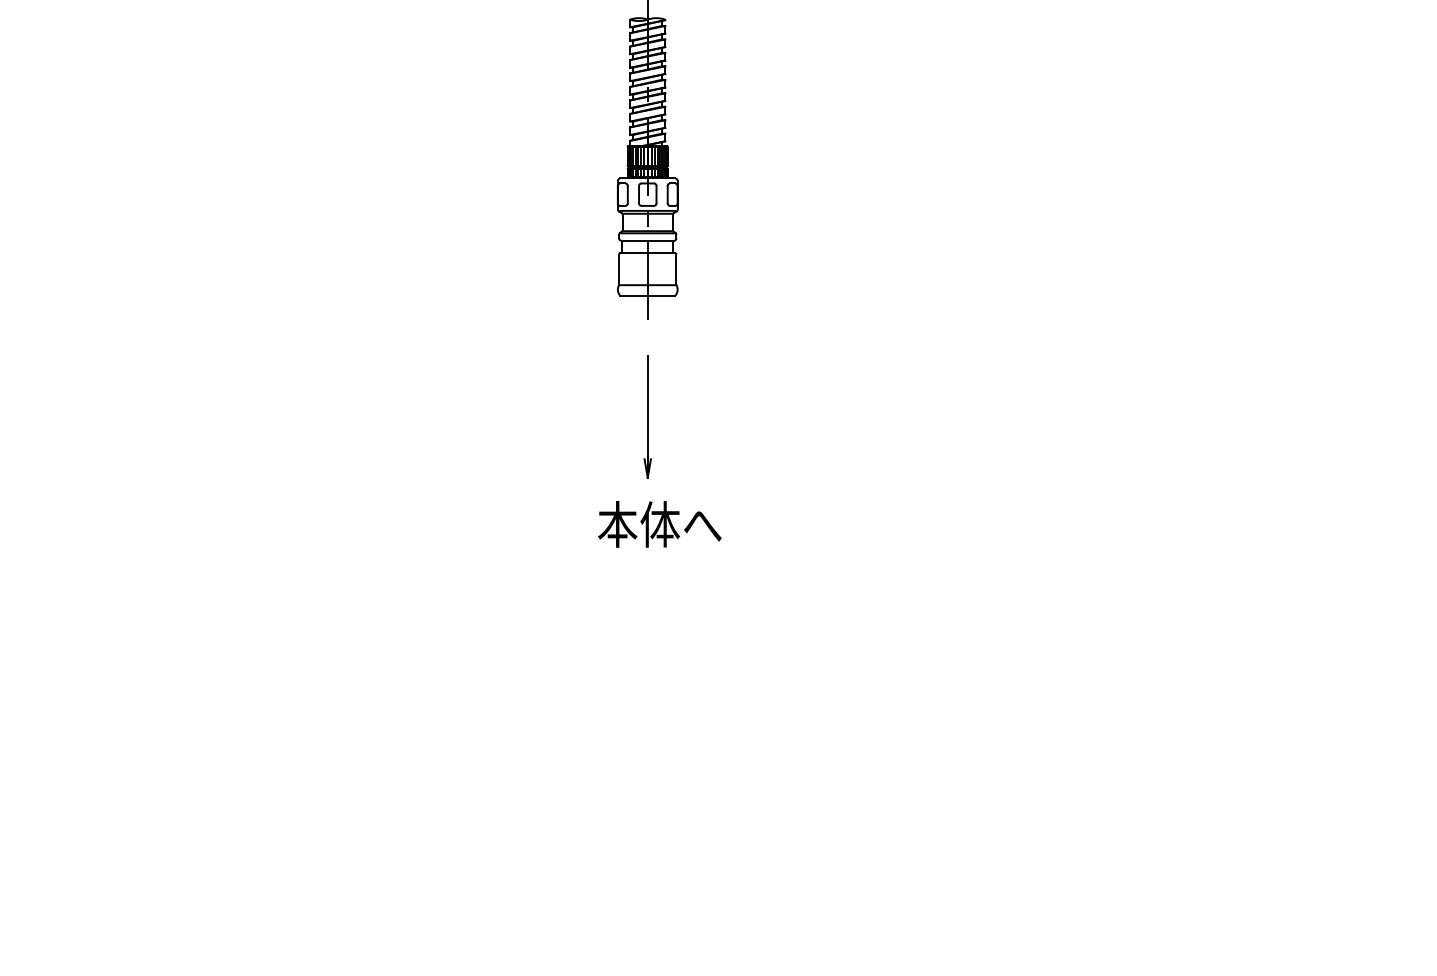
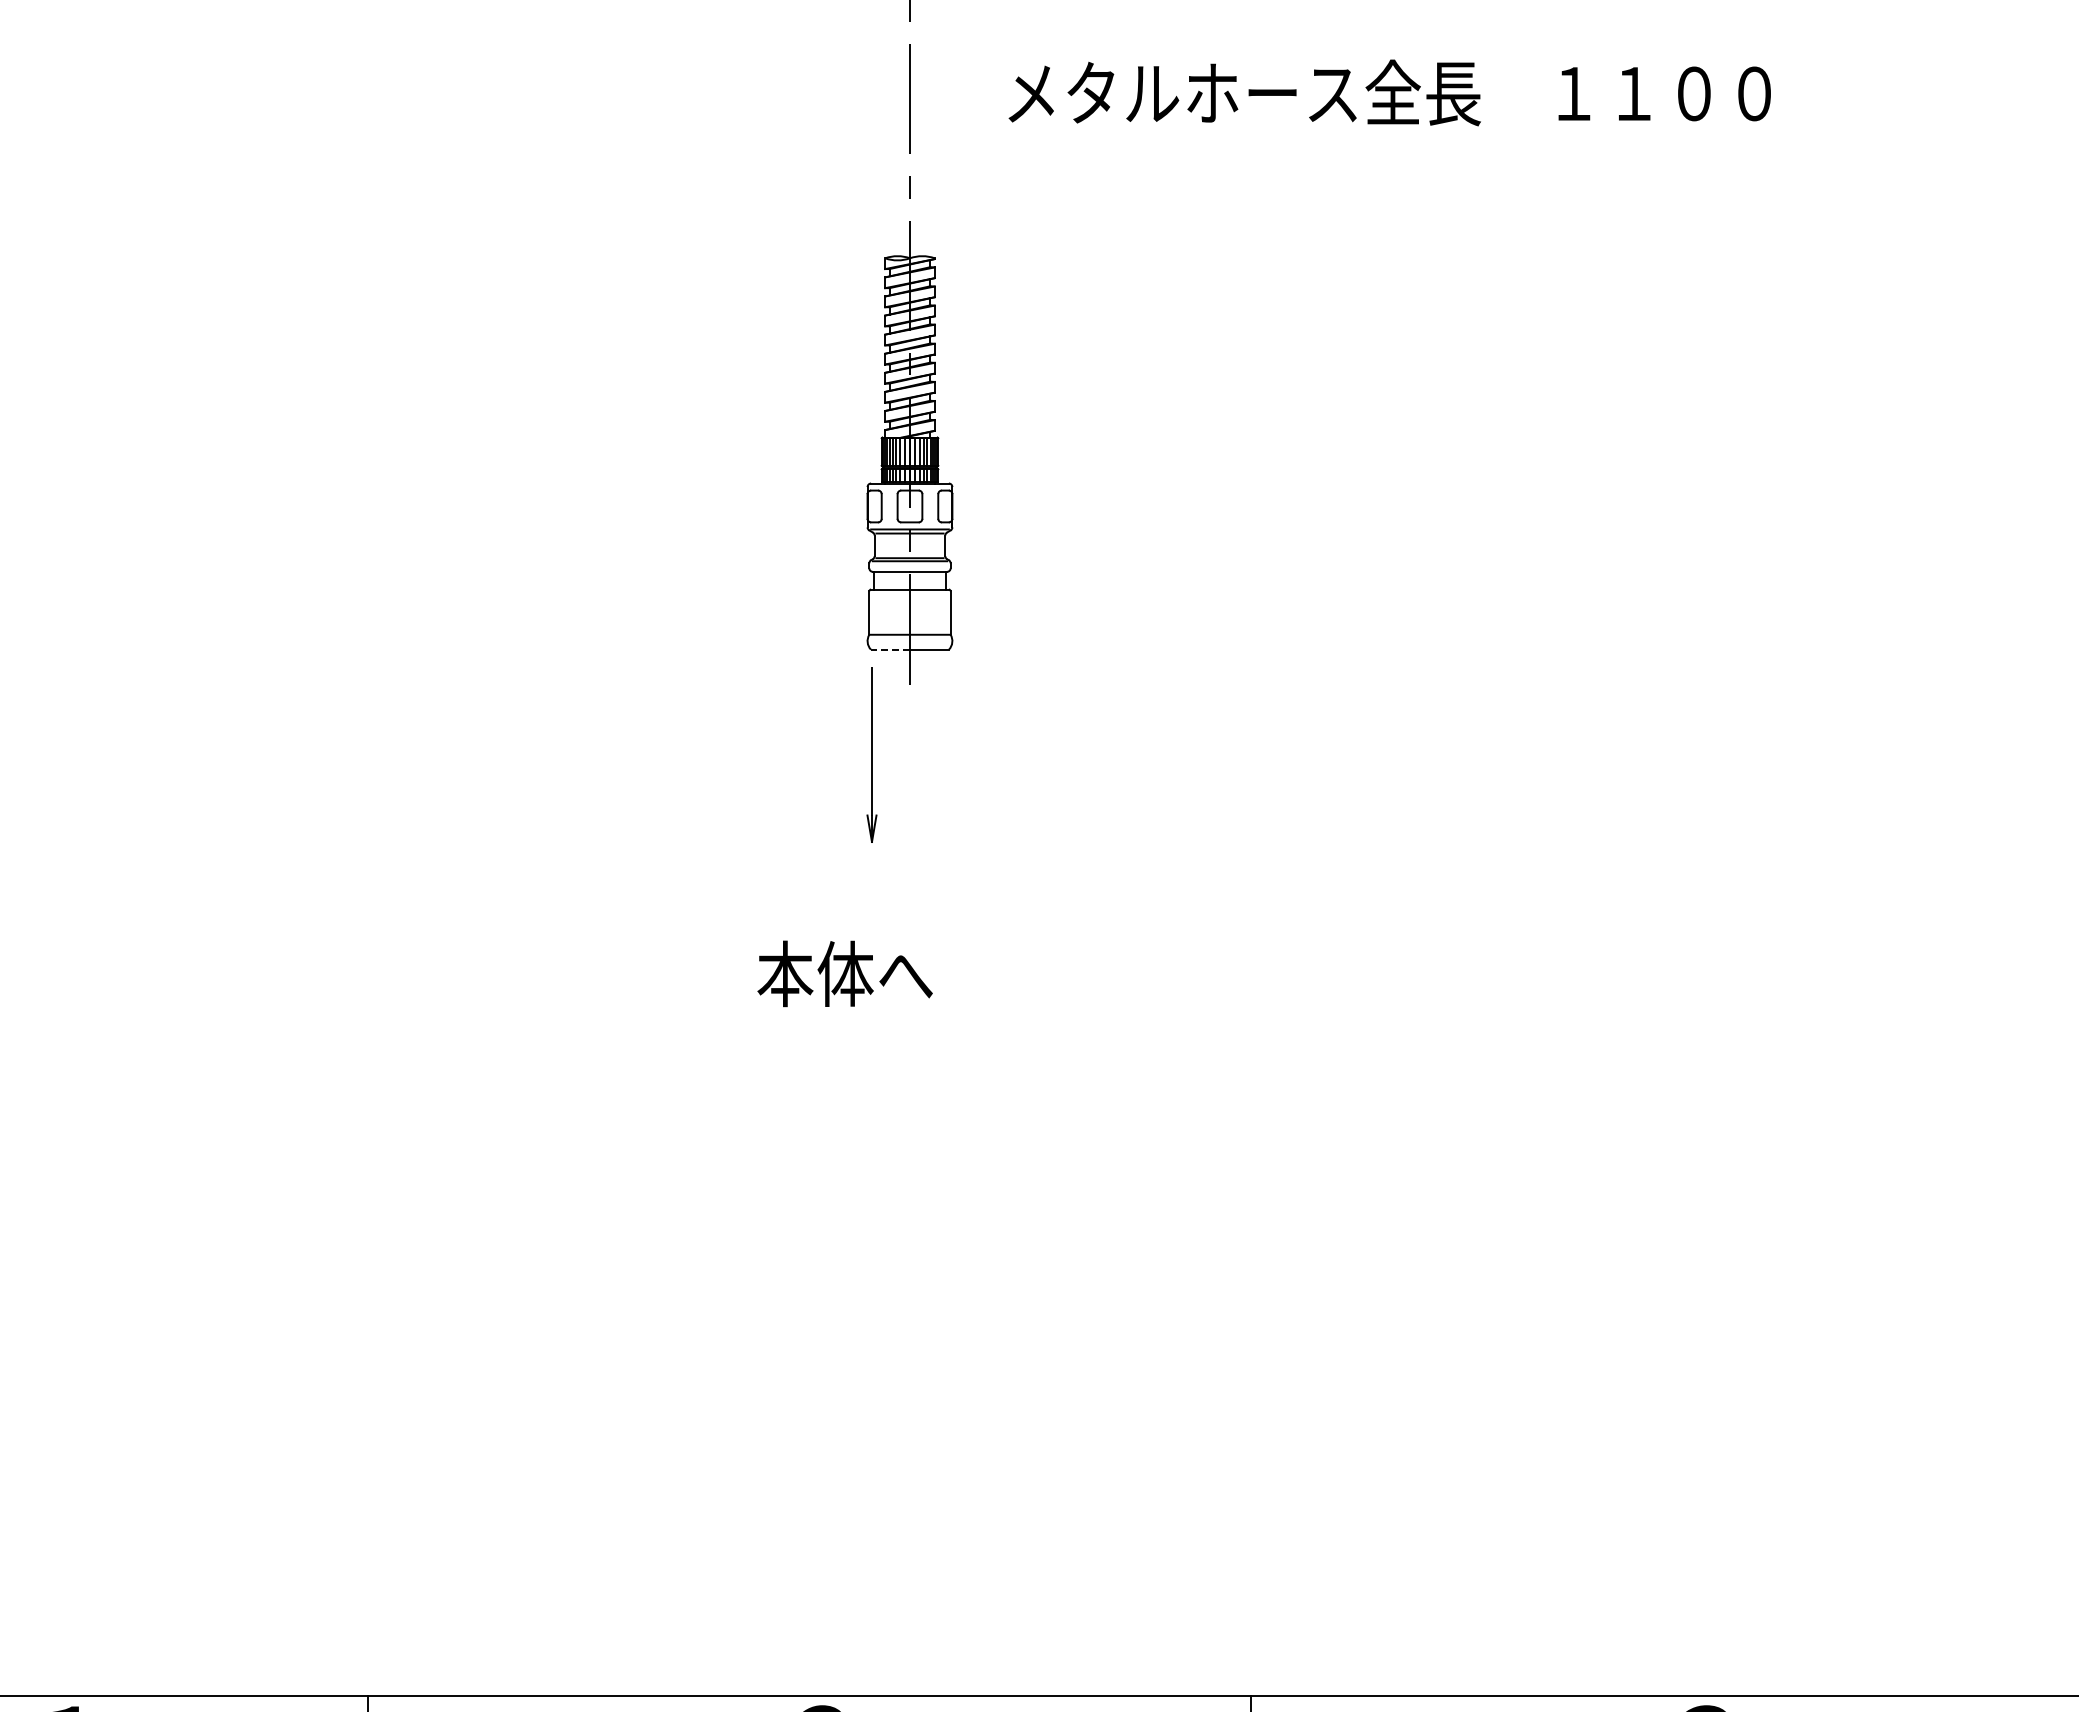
line: (634, 295) -> (890, 649), solid -> dashed
part: (647, 416) -> (871, 754), moved
text: (659, 524) -> (844, 973), moved

